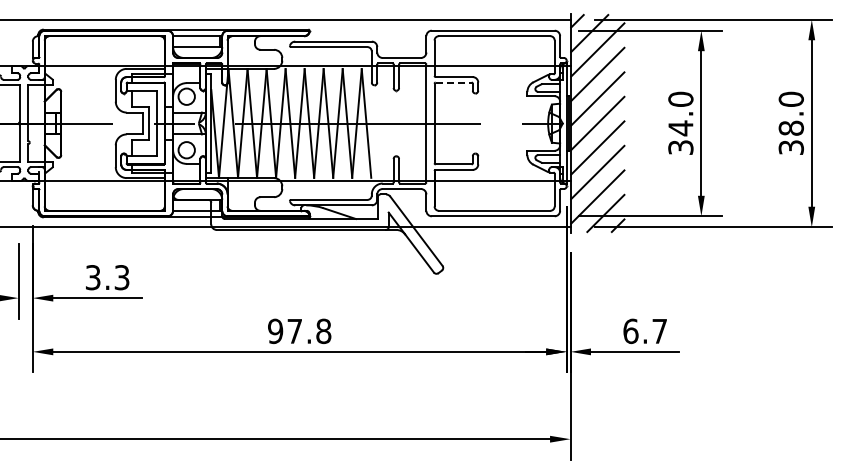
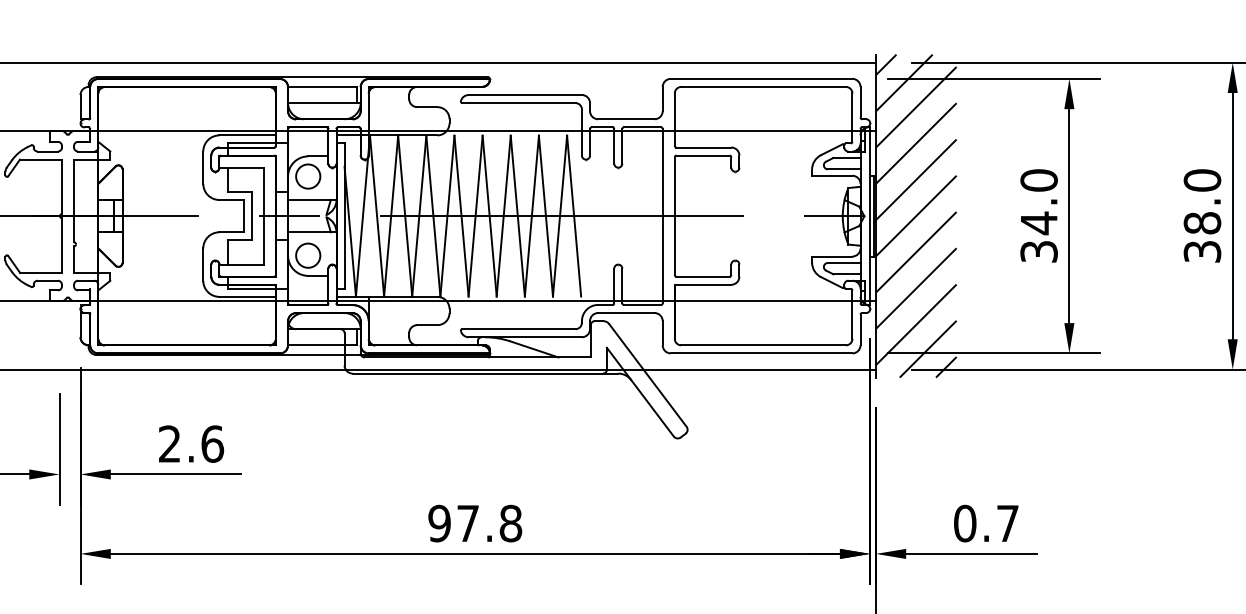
line: (454, 82) -> (704, 155), dashed -> solid
text: (107, 277) -> (191, 443), 3.3 -> 2.6
text: (630, 330) -> (964, 522), 6.7 -> 0.7

